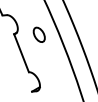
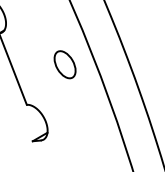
part: (38, 34) -> (63, 64), moved

